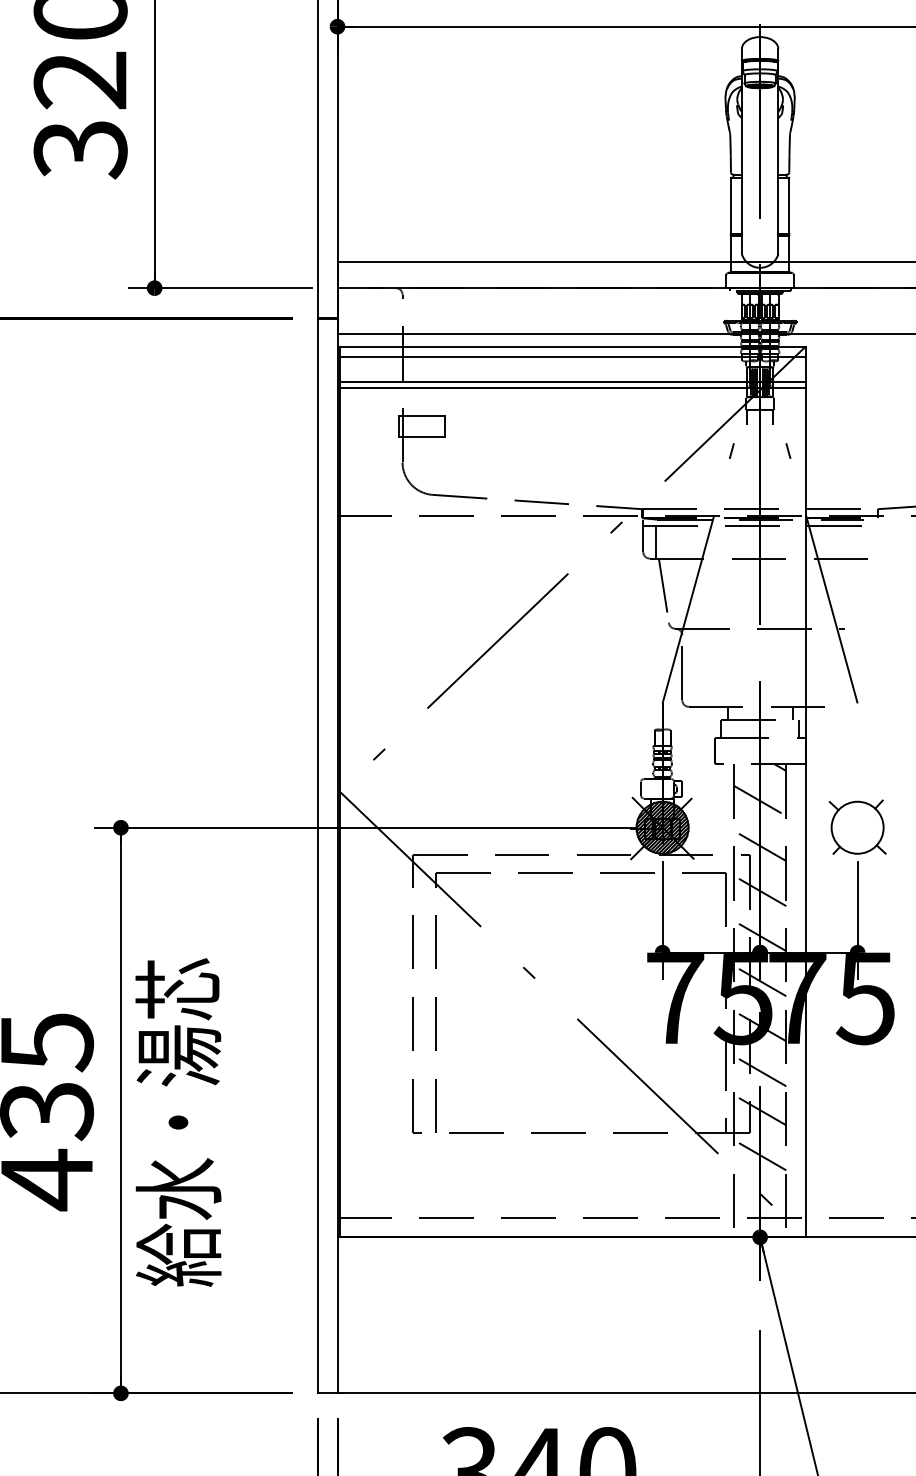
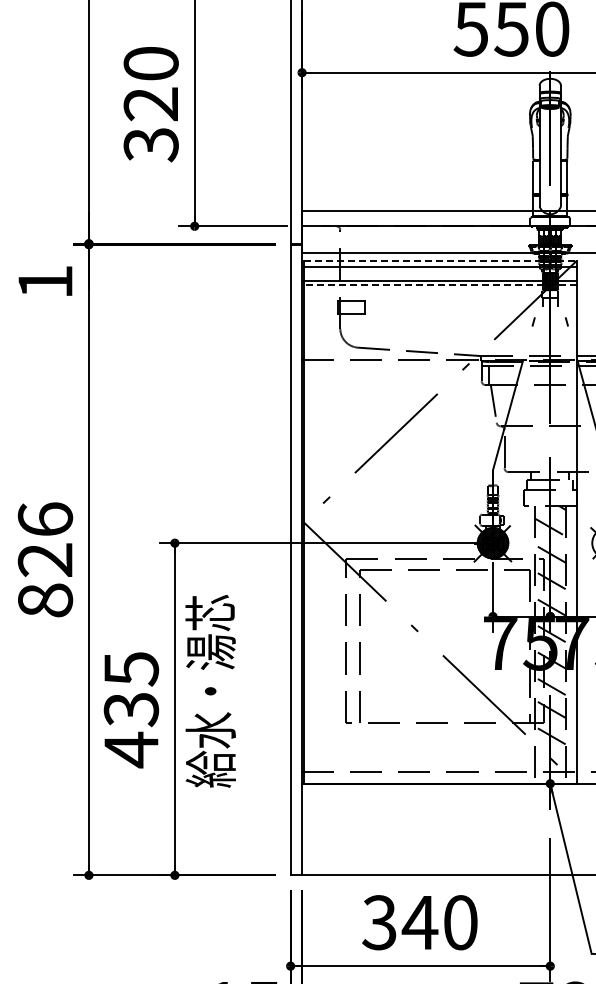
line: (573, 346) -> (440, 260), solid -> dashed
line: (573, 389) -> (440, 285), solid -> dashed
text: (178, 1122) -> (210, 691), moved

